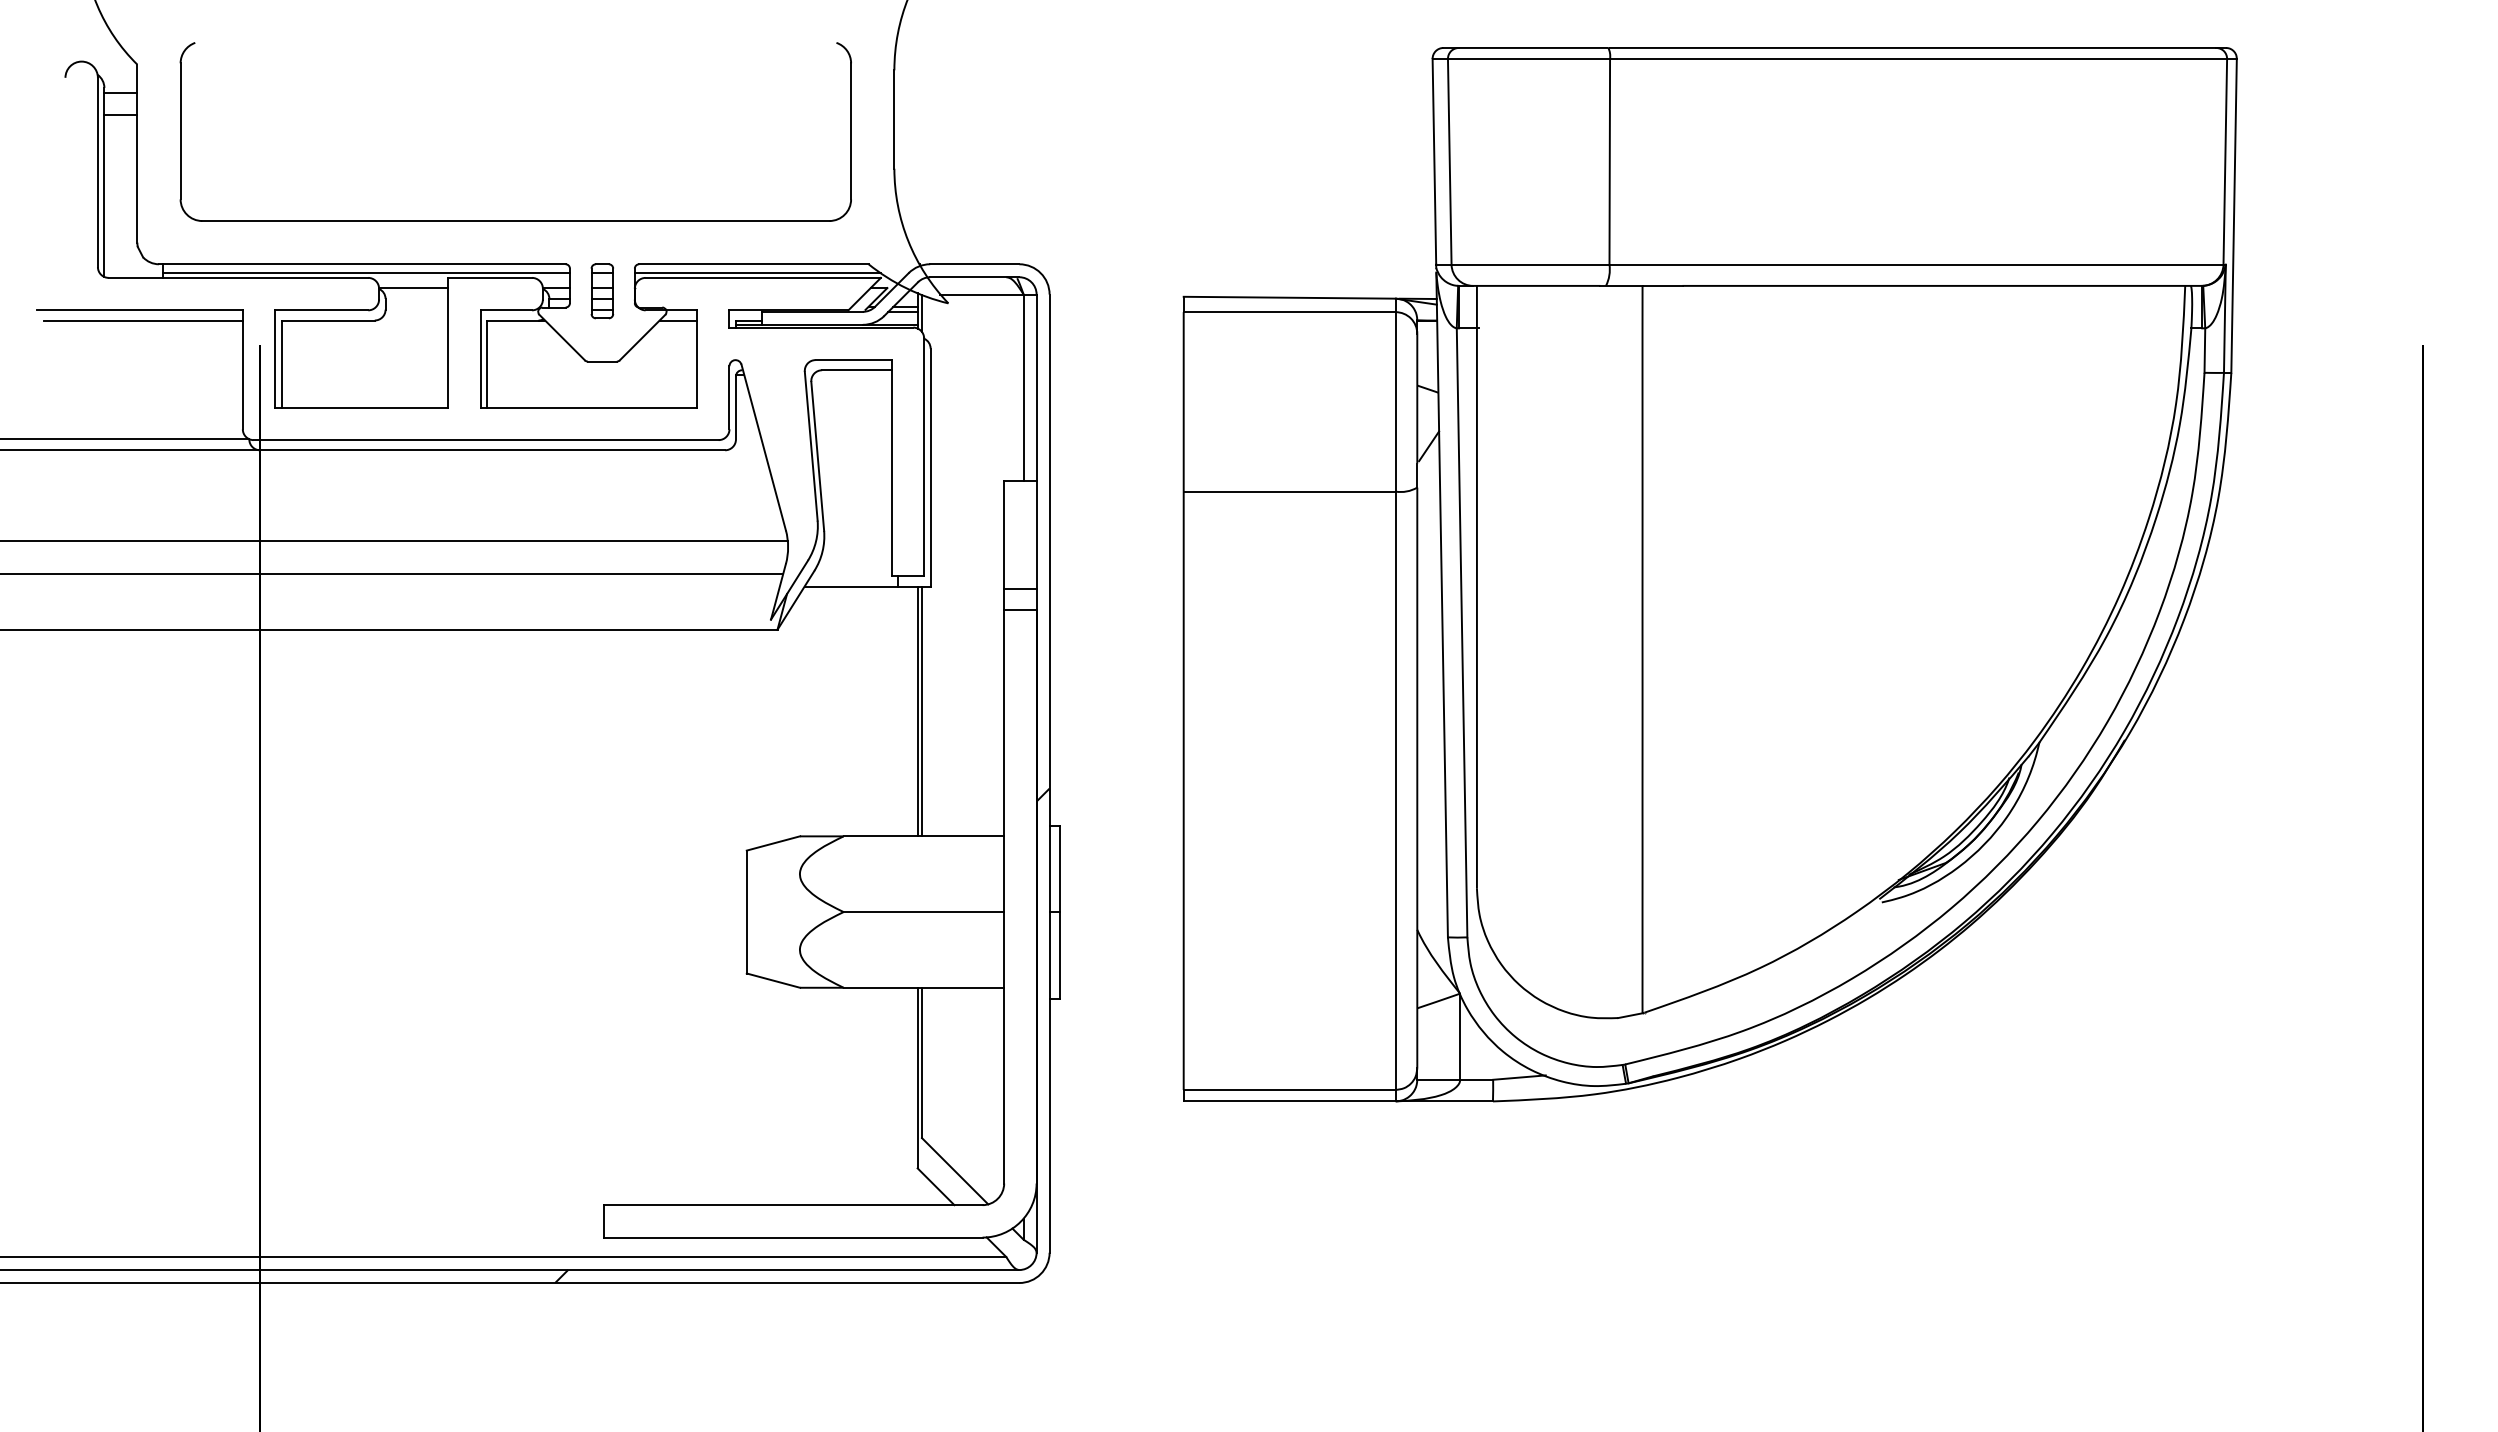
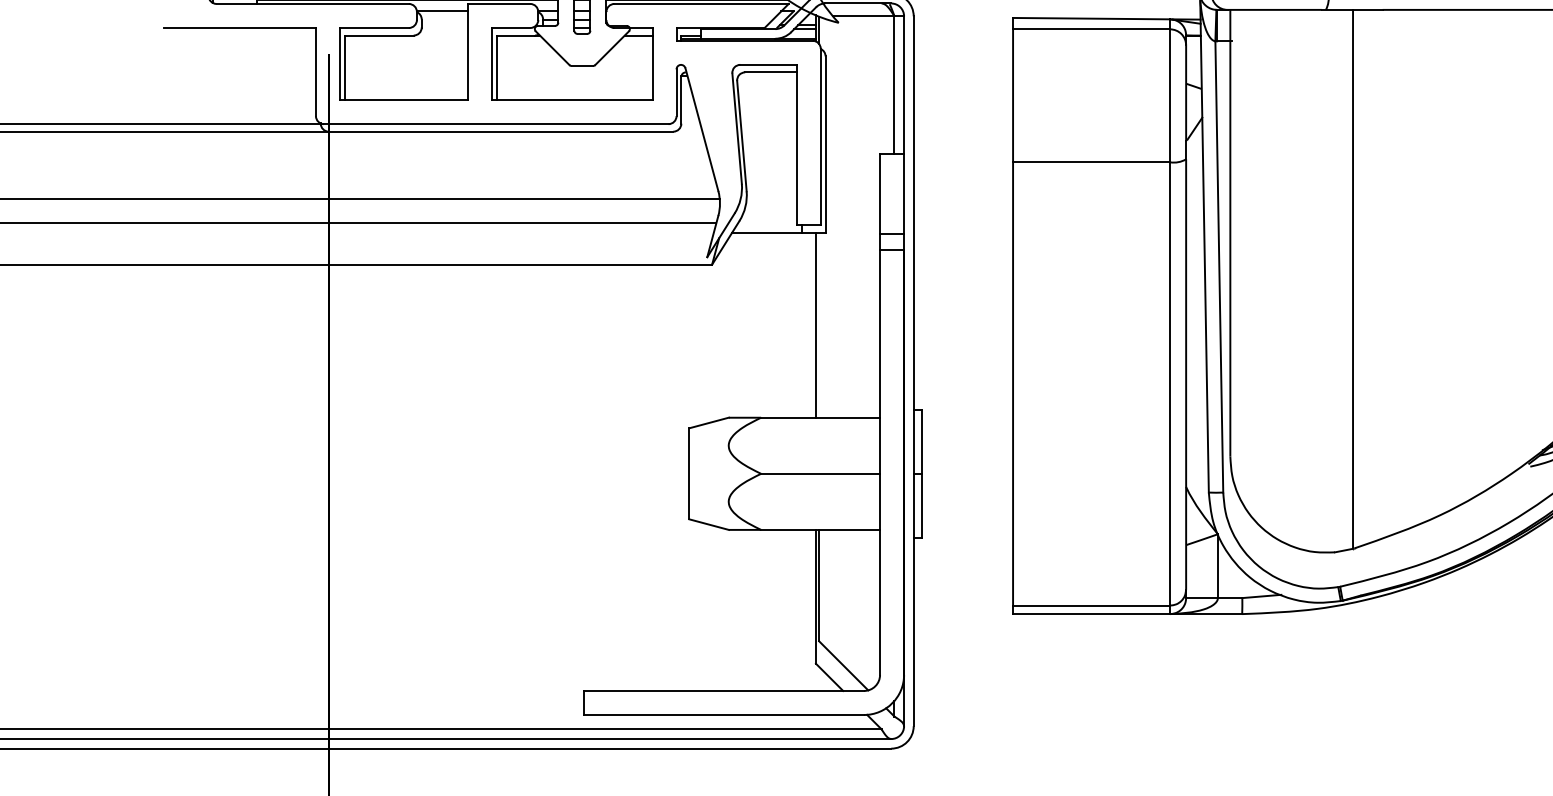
line: (142, 320) -> (241, 35), removed
line: (921, 711) -> (818, 325), removed
hatch: (802, 1035) -> (730, 565), removed

